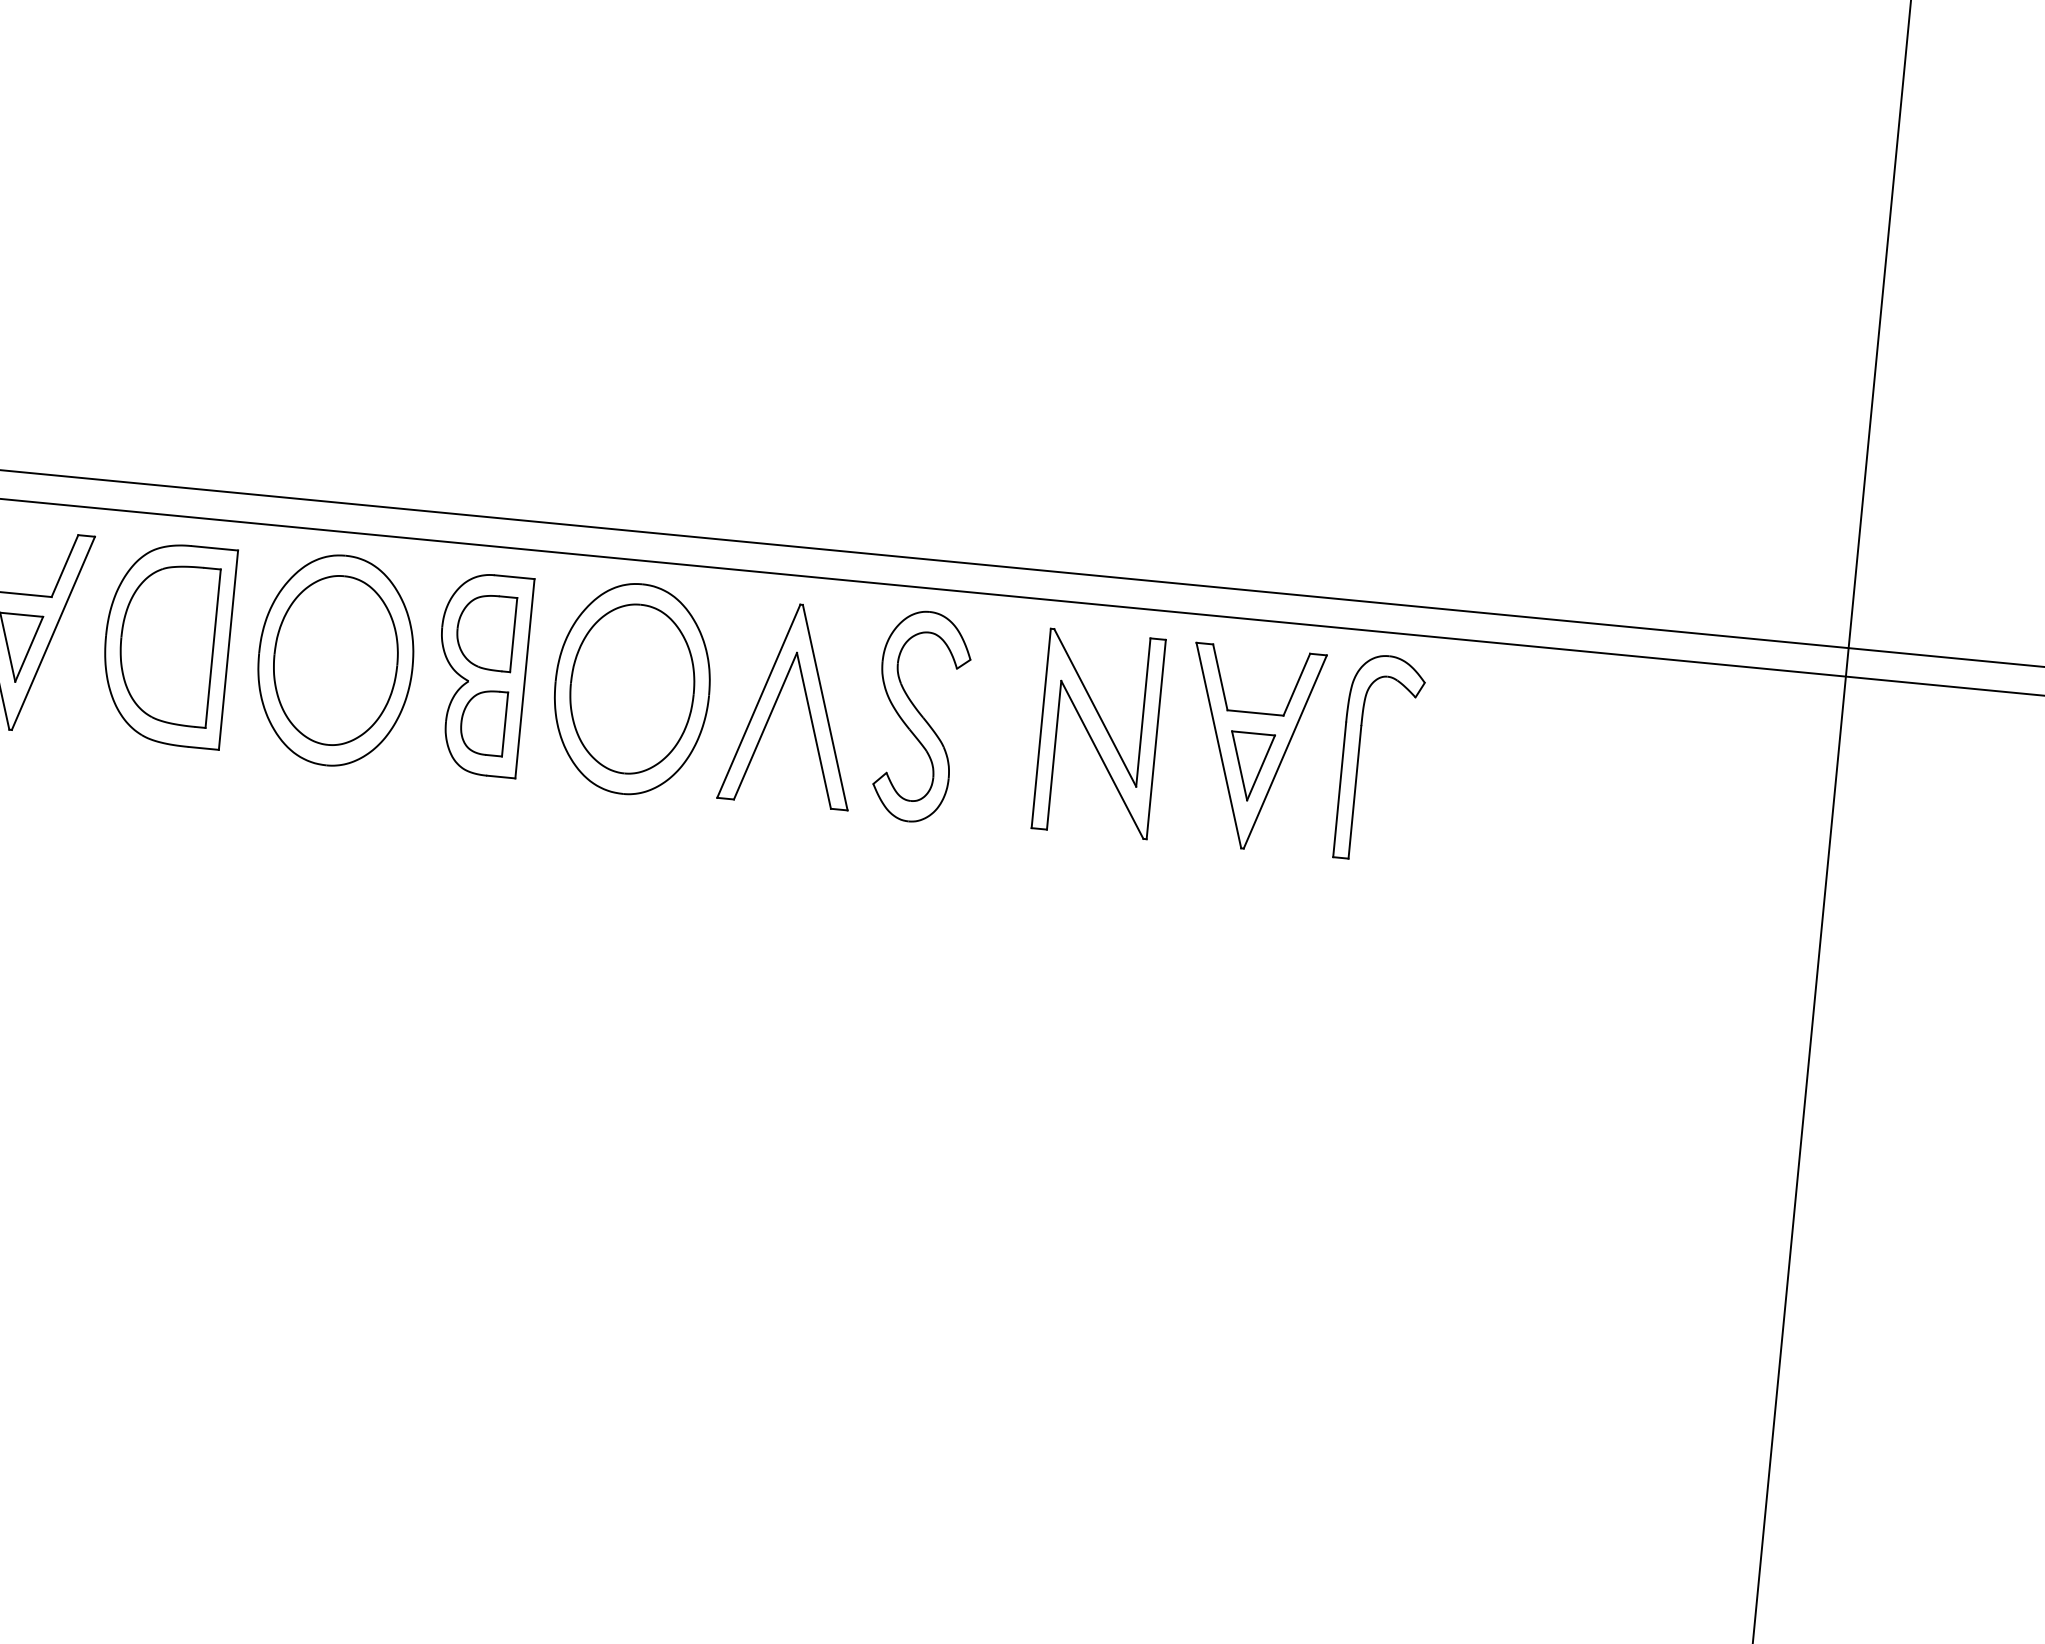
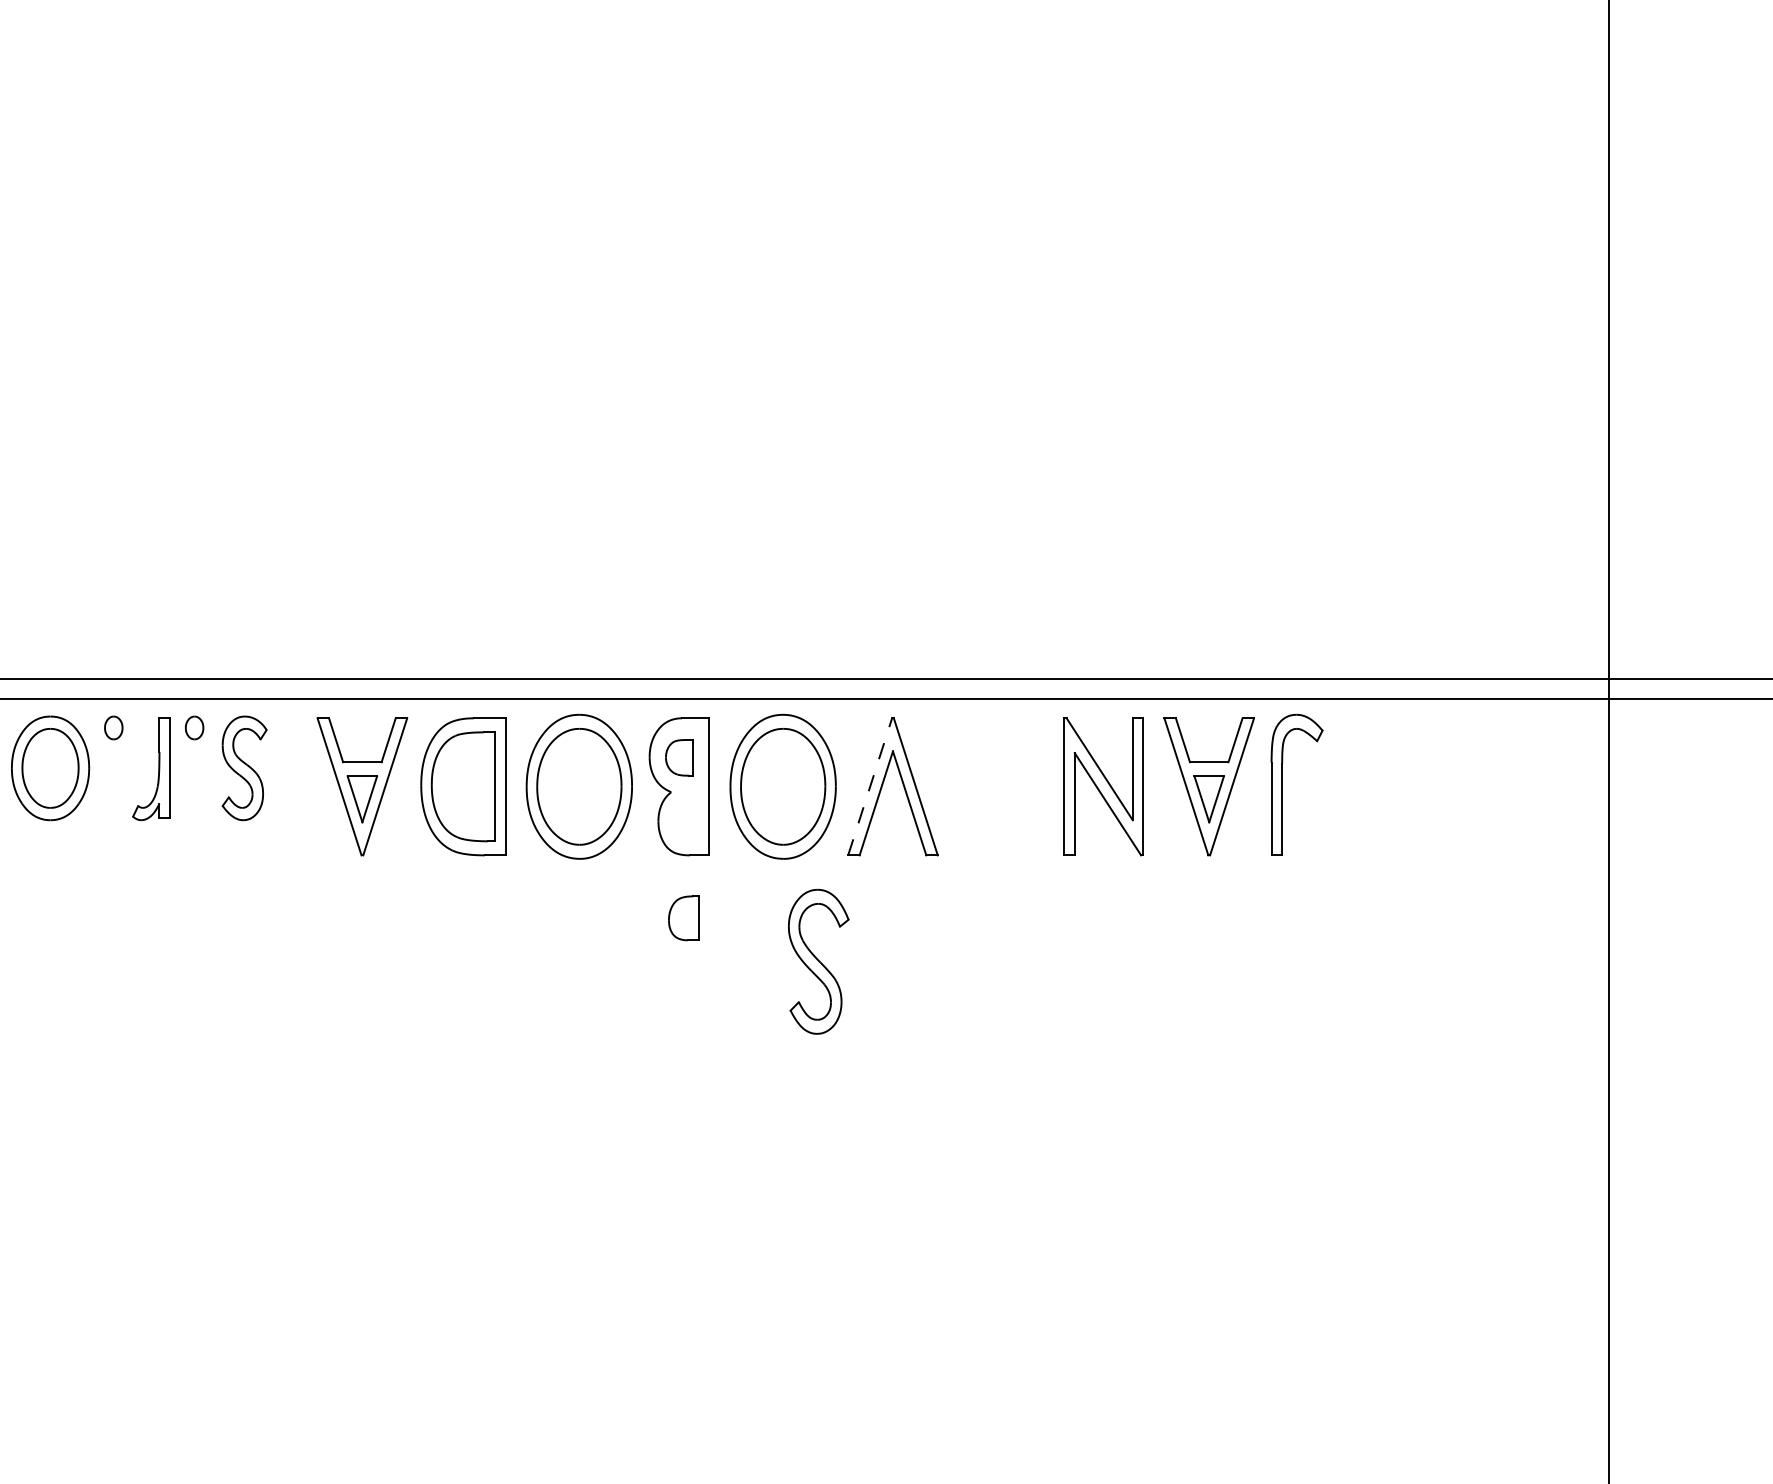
part: (485, 631) -> (679, 757), size x0.7
line: (759, 700) -> (870, 786), solid -> dashed
part: (920, 716) -> (818, 961), moved
part: (482, 722) -> (683, 918), moved

